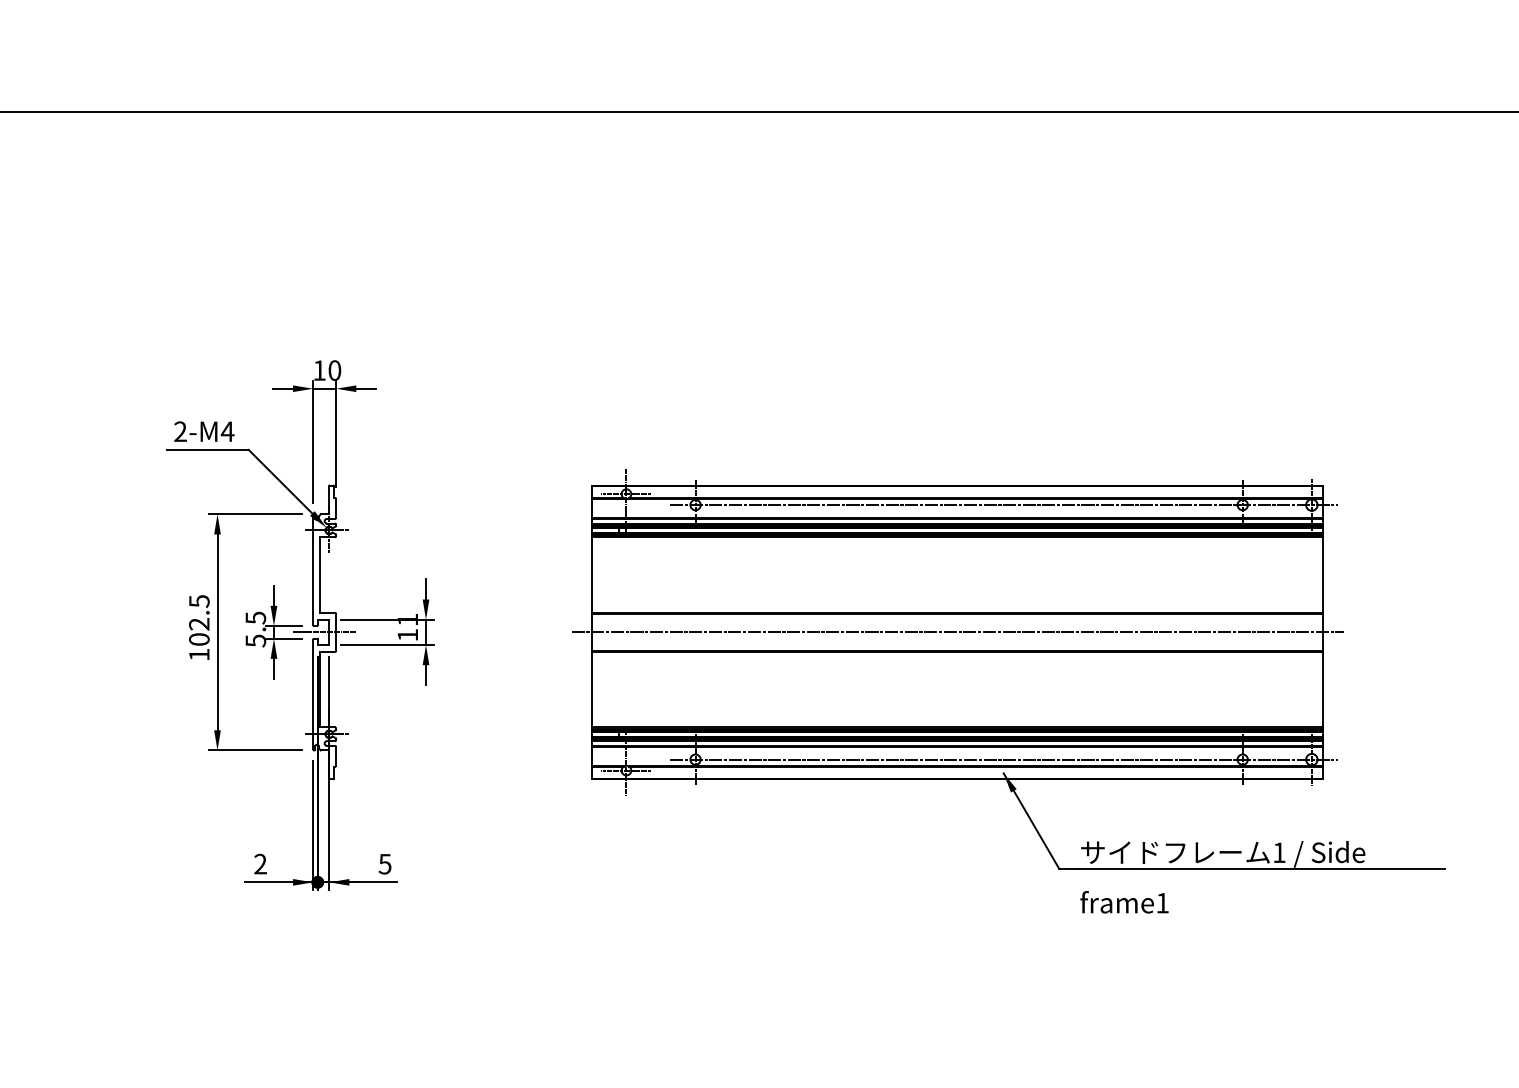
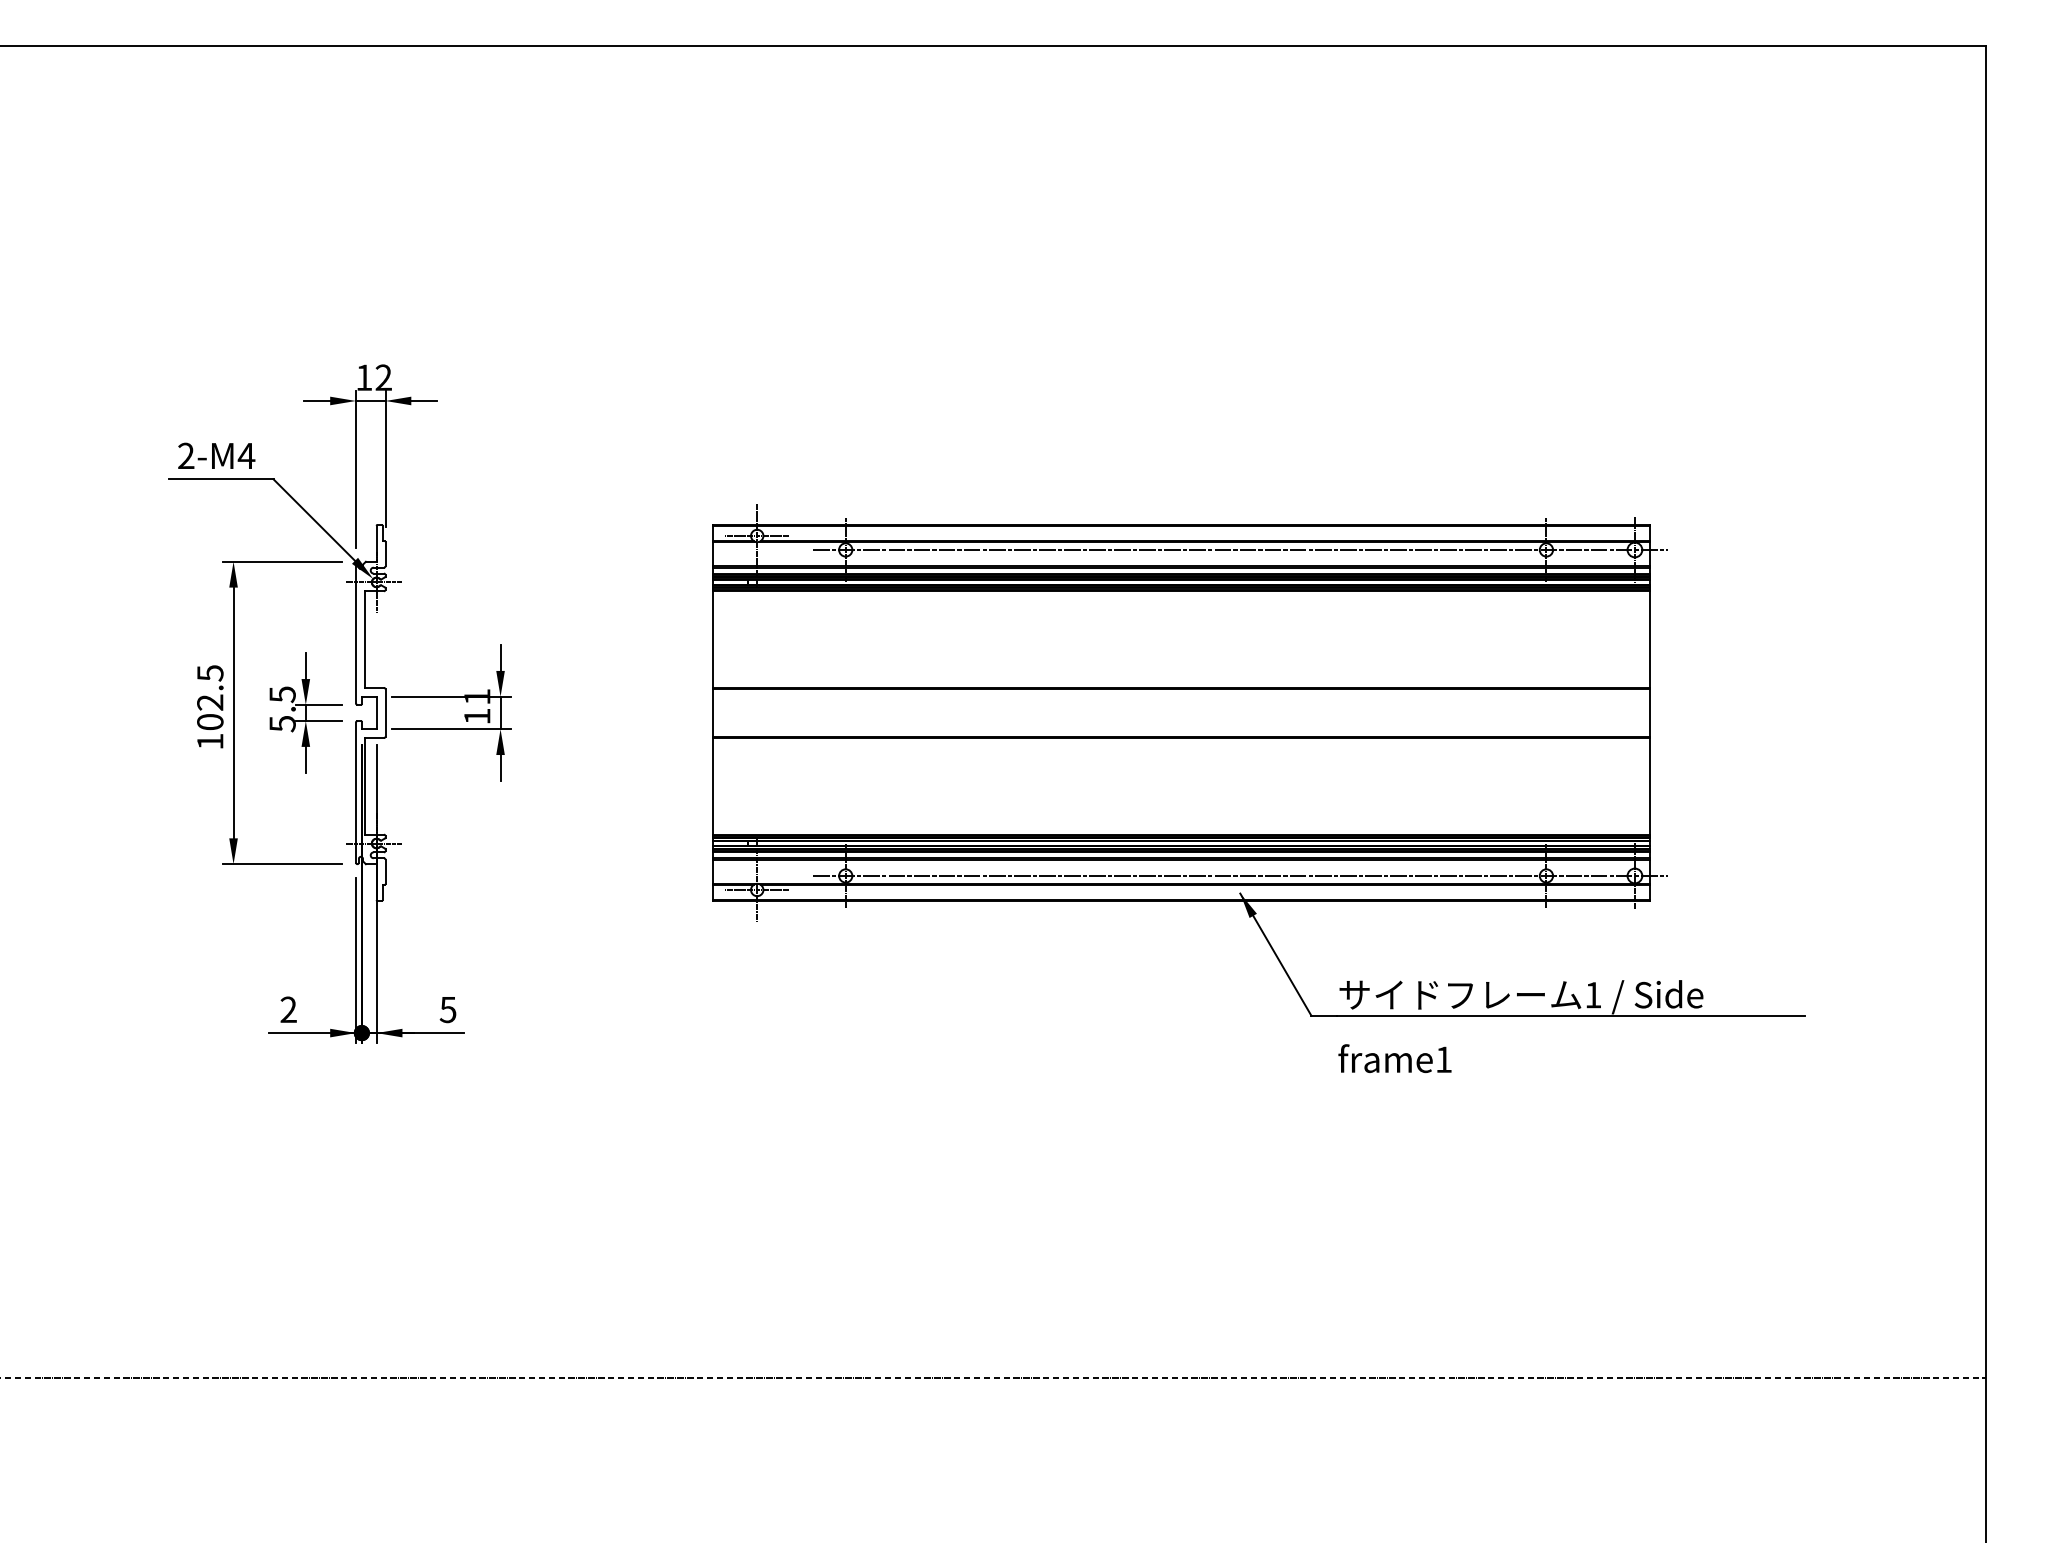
text: (334, 370) -> (383, 377), 10 -> 12
line: (324, 632) -> (370, 712), removed
line: (957, 632) -> (1181, 712), removed

